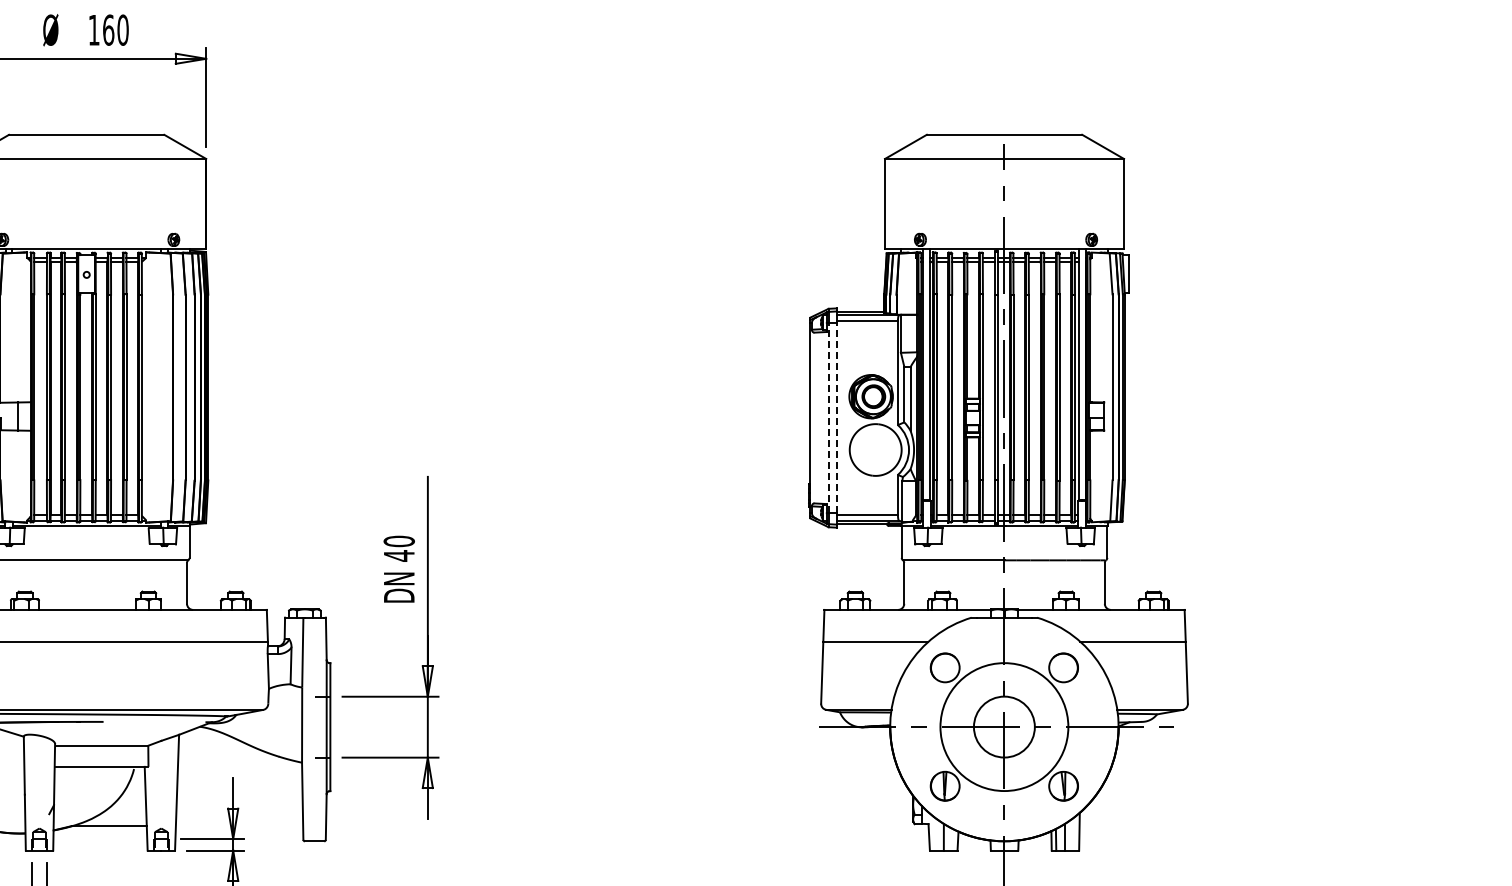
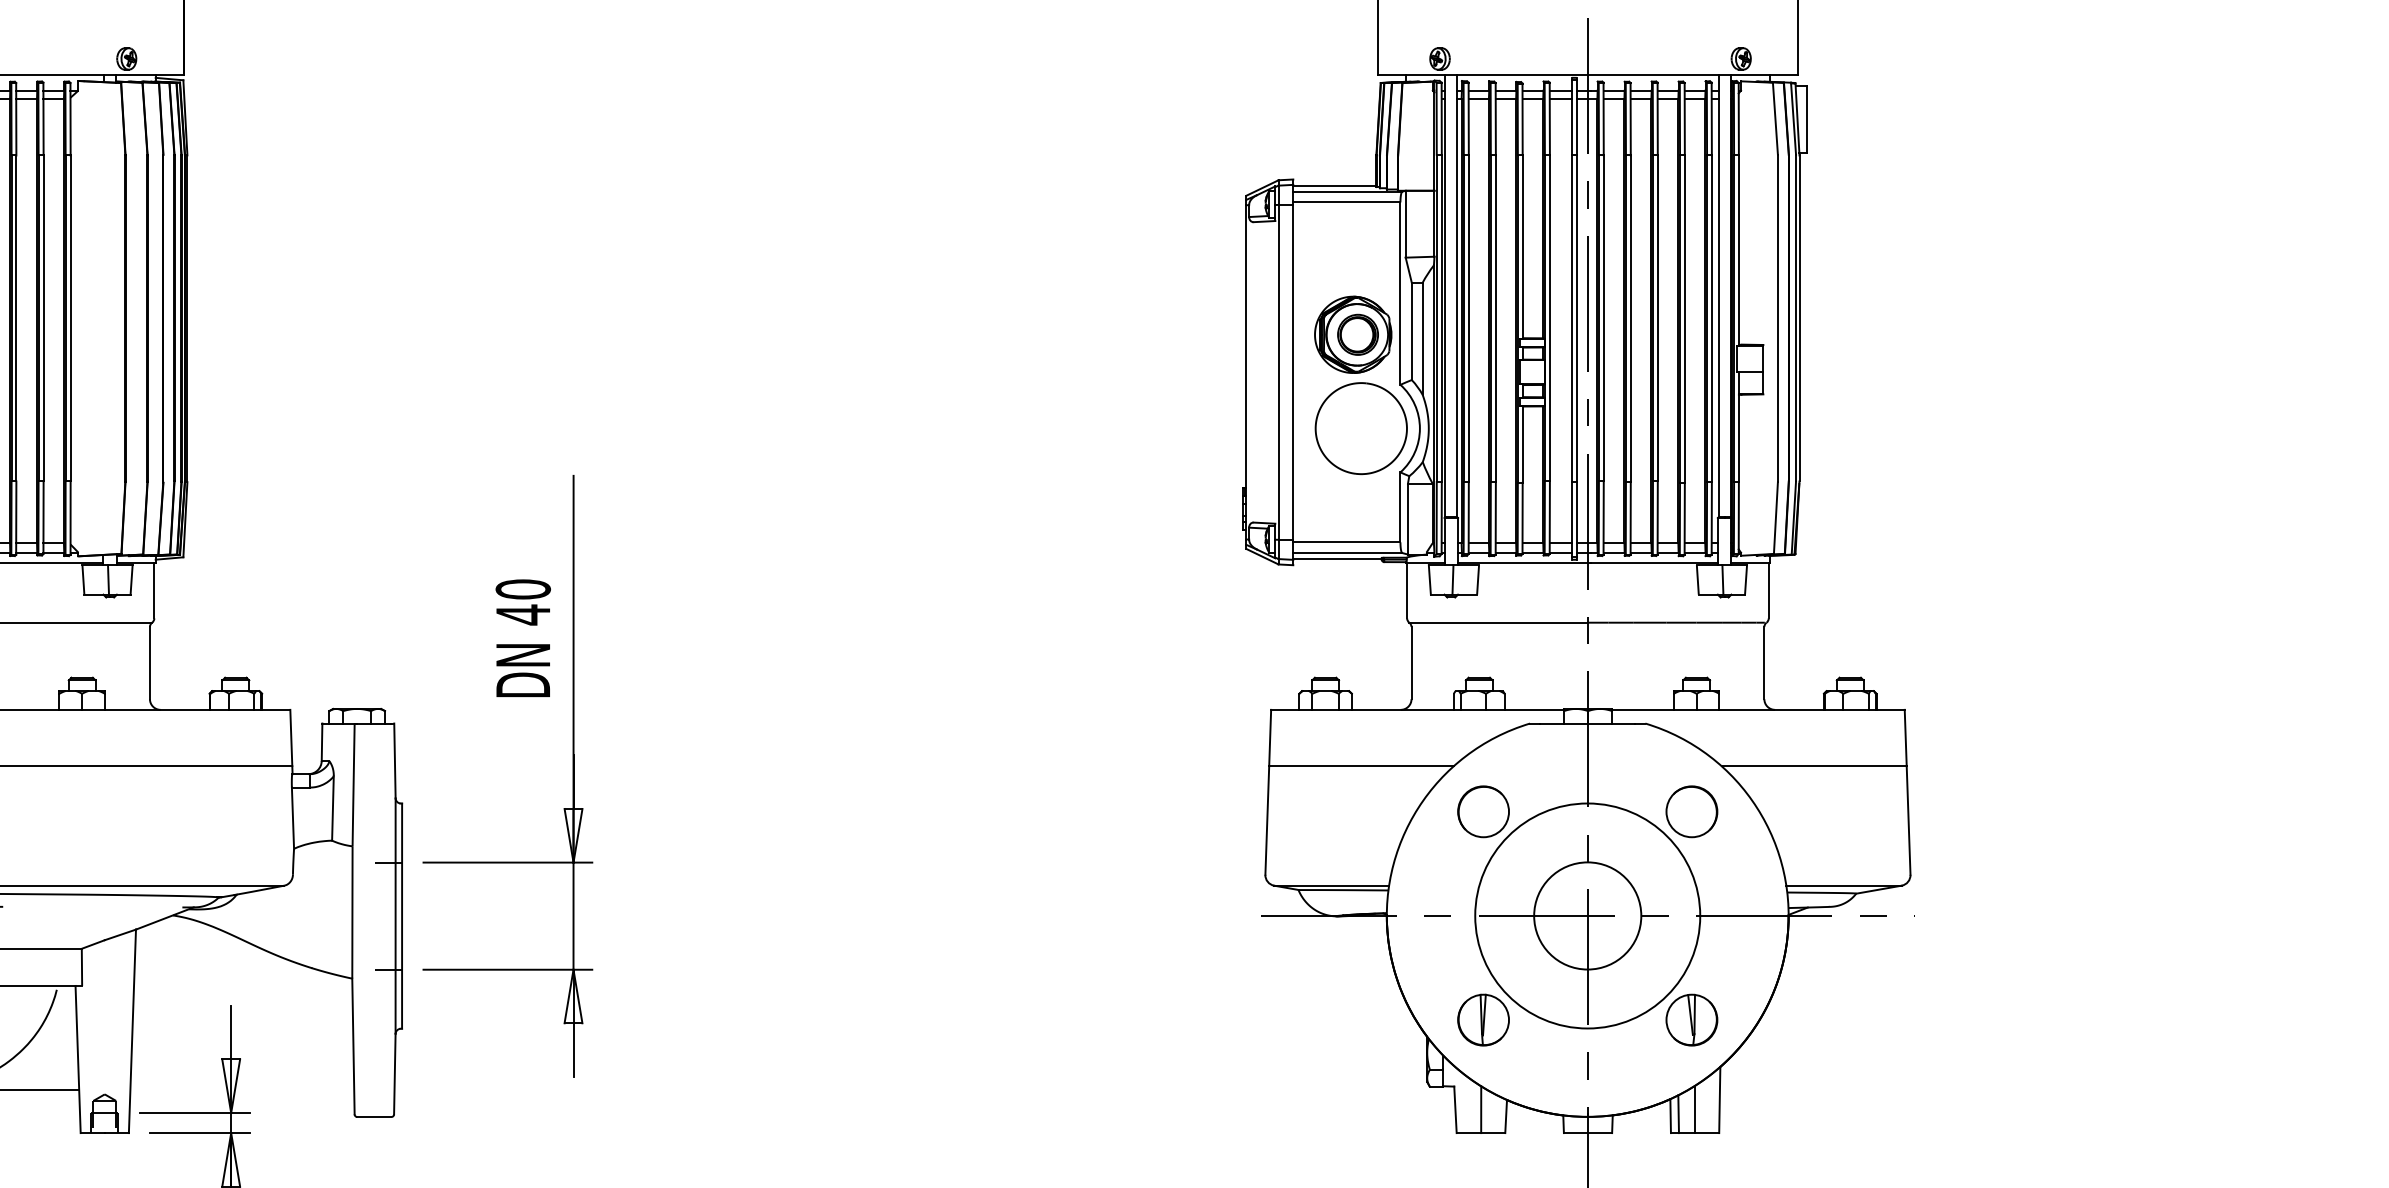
line: (828, 417) -> (1278, 371), dashed -> solid
line: (837, 417) -> (1294, 371), dashed -> solid

